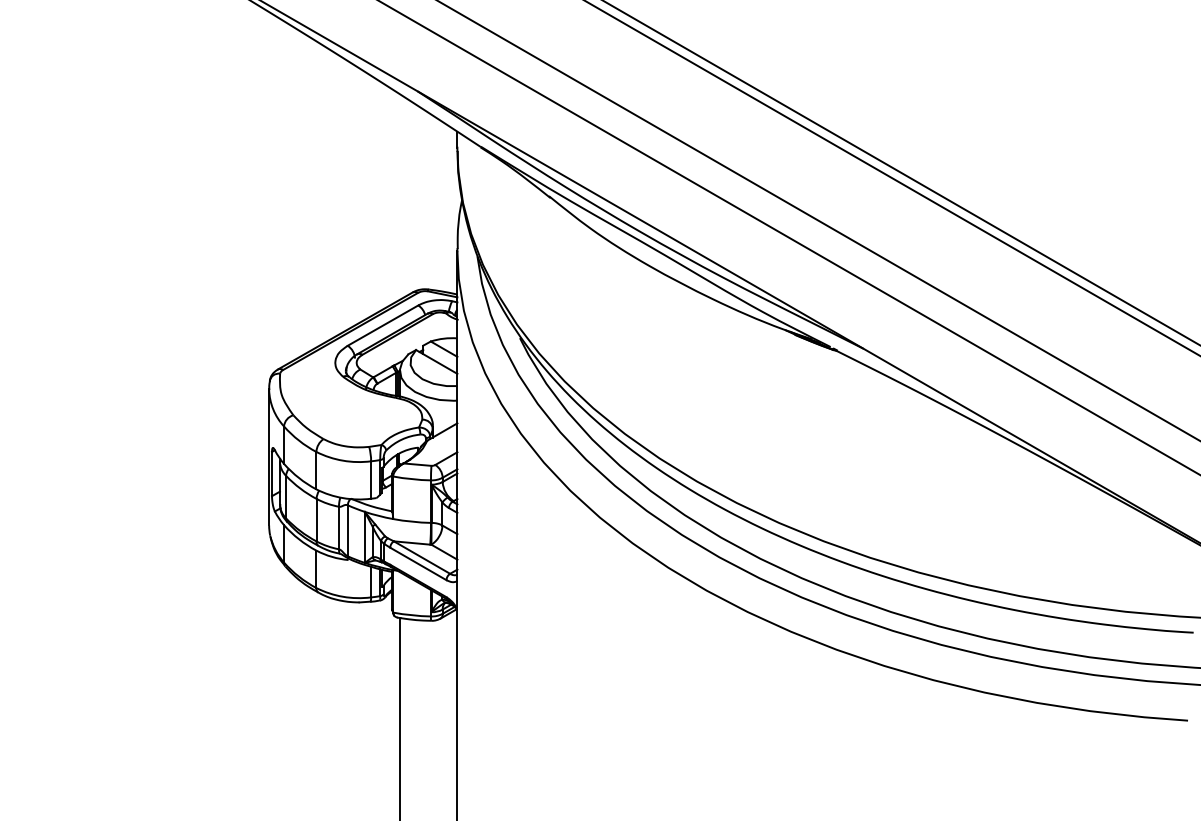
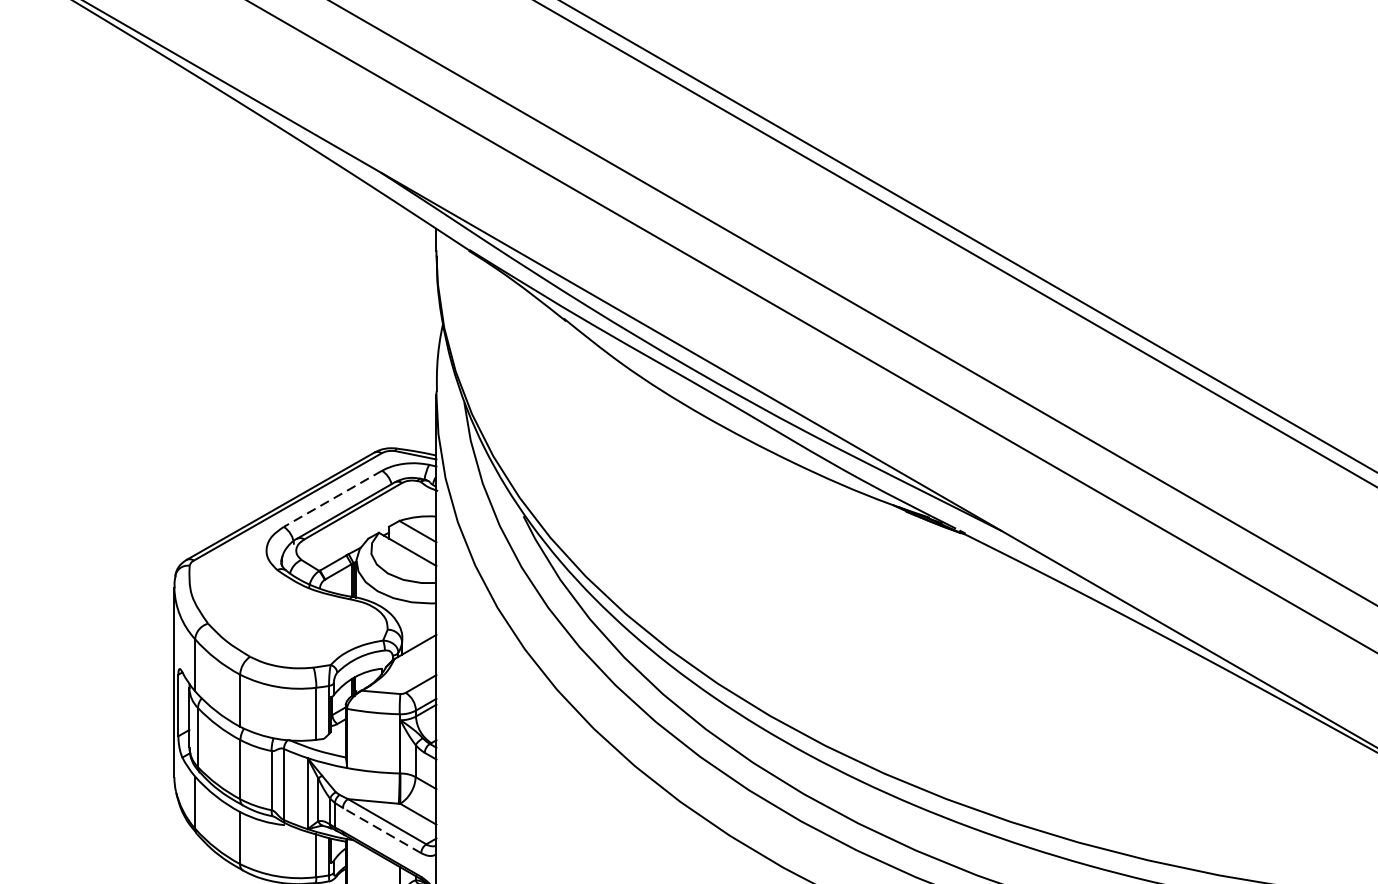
line: (383, 325) -> (333, 498), solid -> dashed
line: (417, 563) -> (380, 829), solid -> dashed

